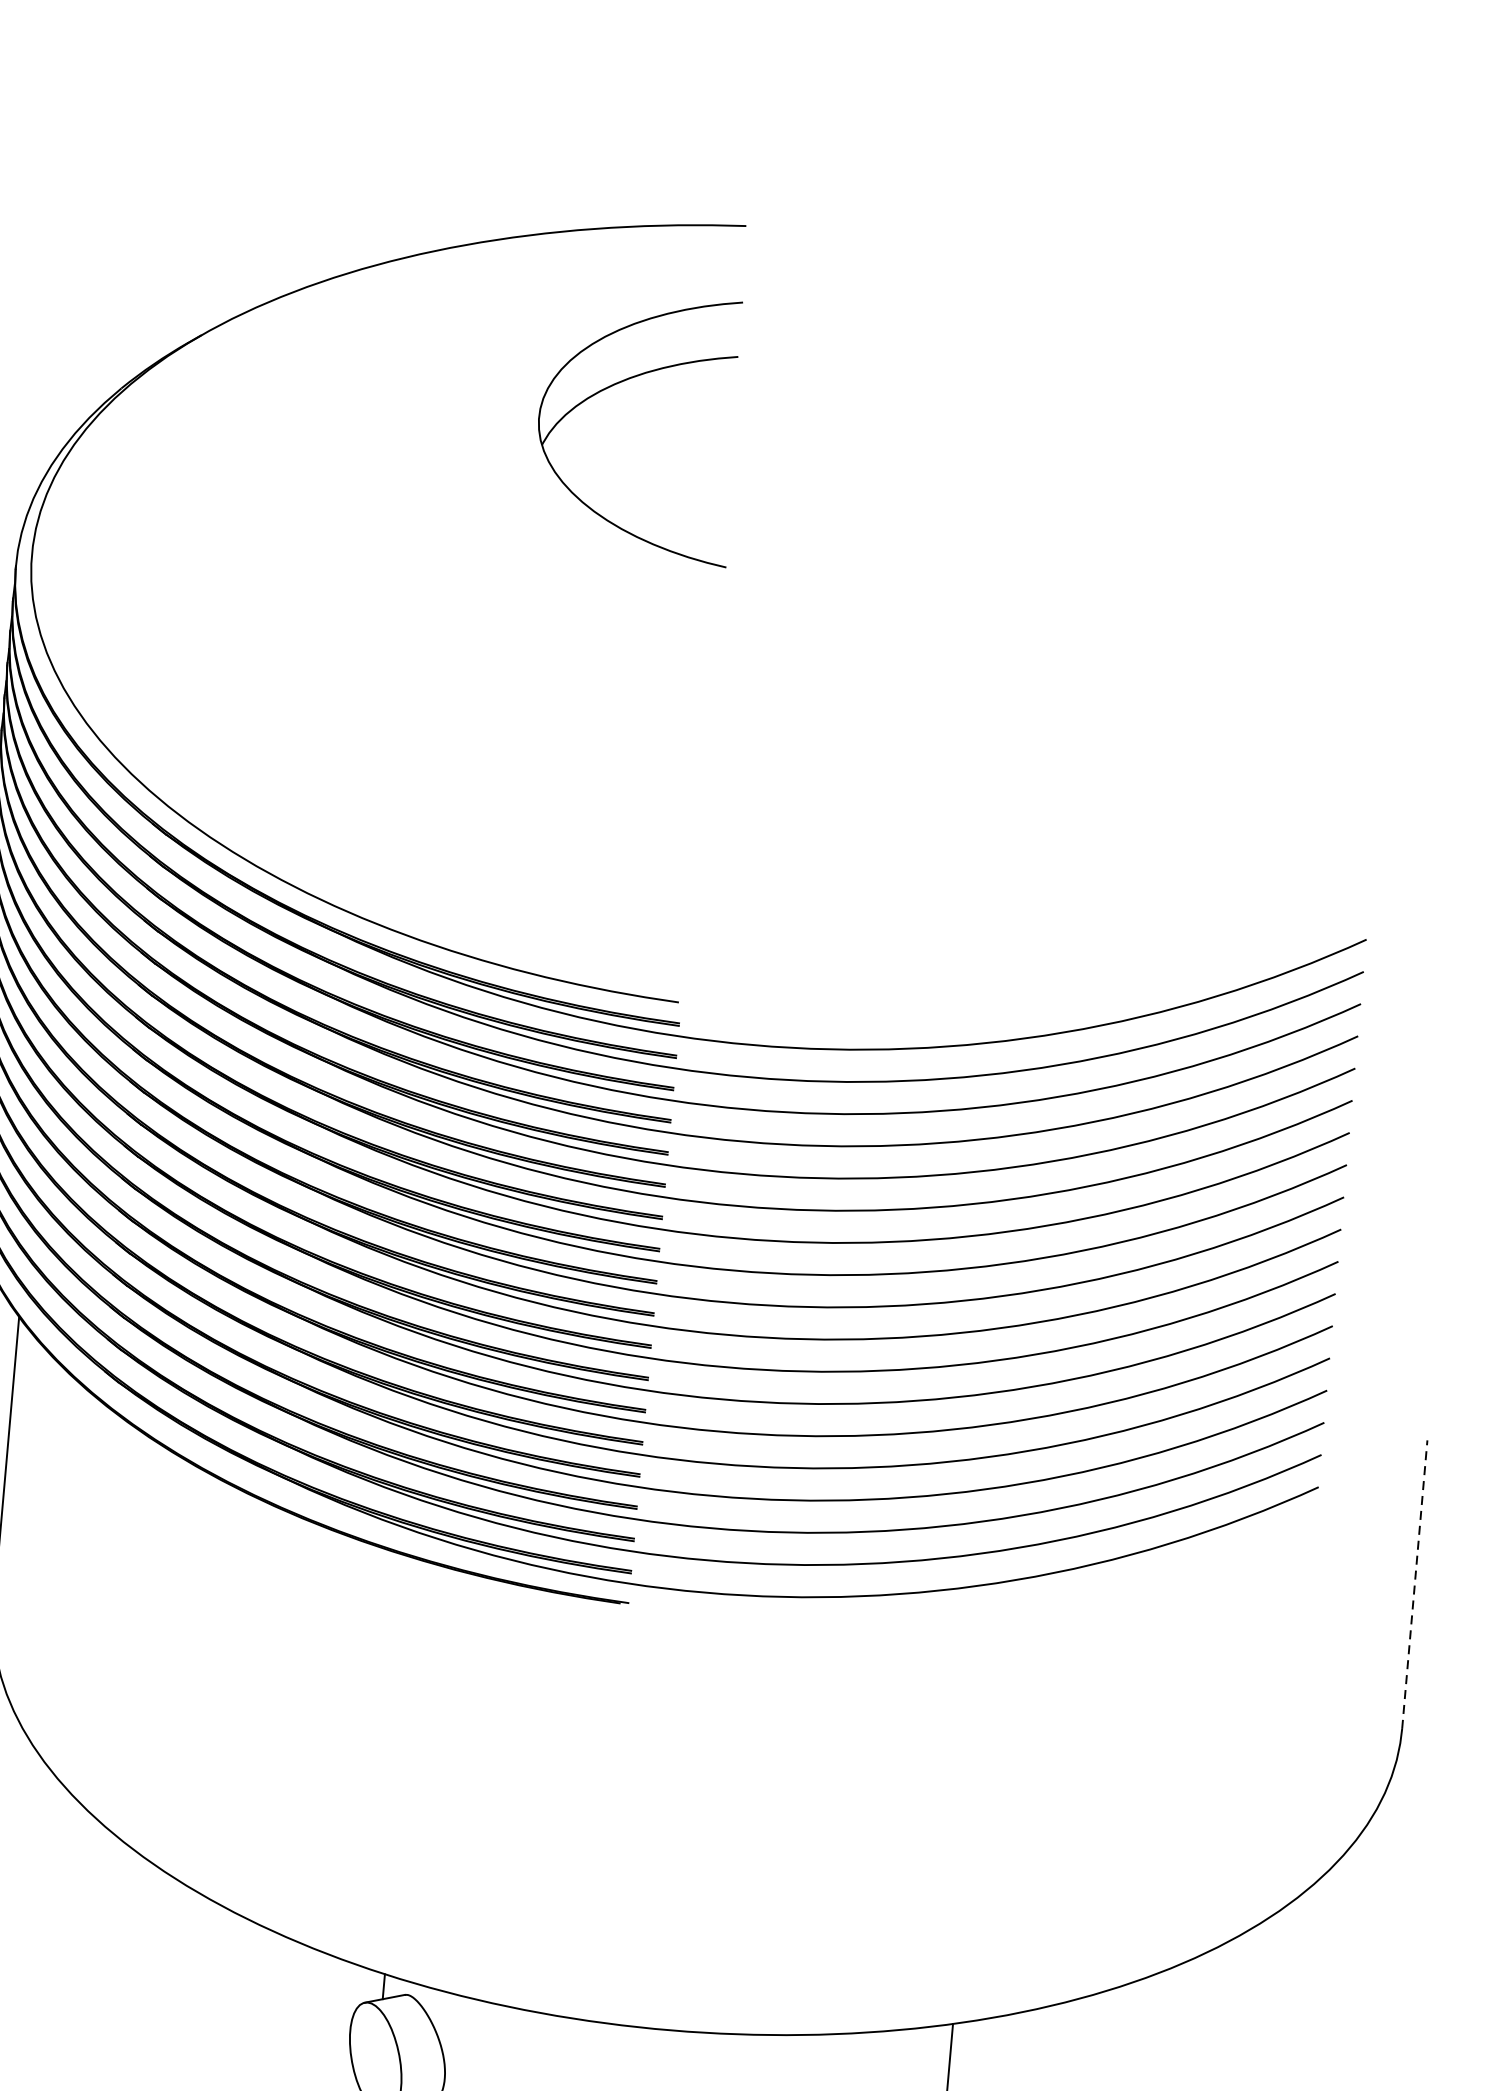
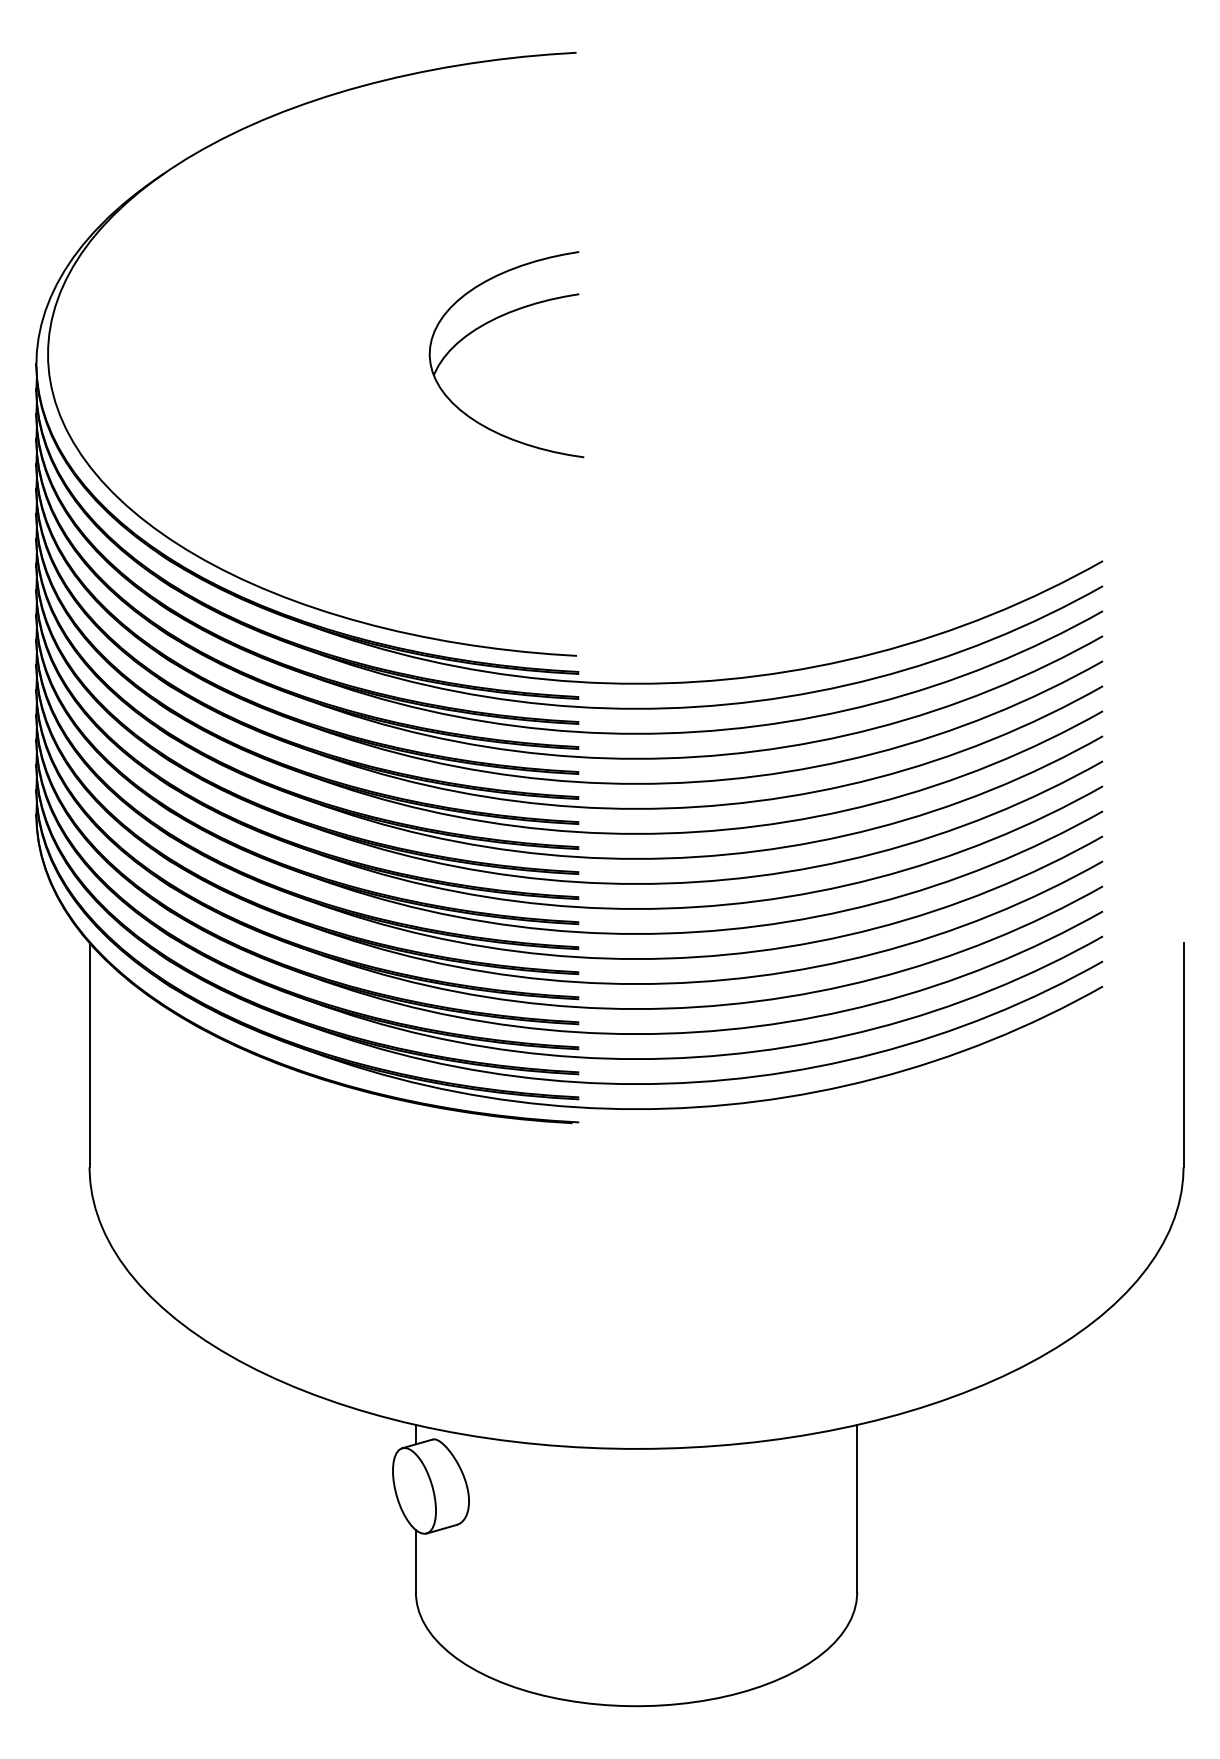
part: (620, 383) -> (490, 322), moved
line: (1414, 1583) -> (1183, 1054), dashed -> solid

